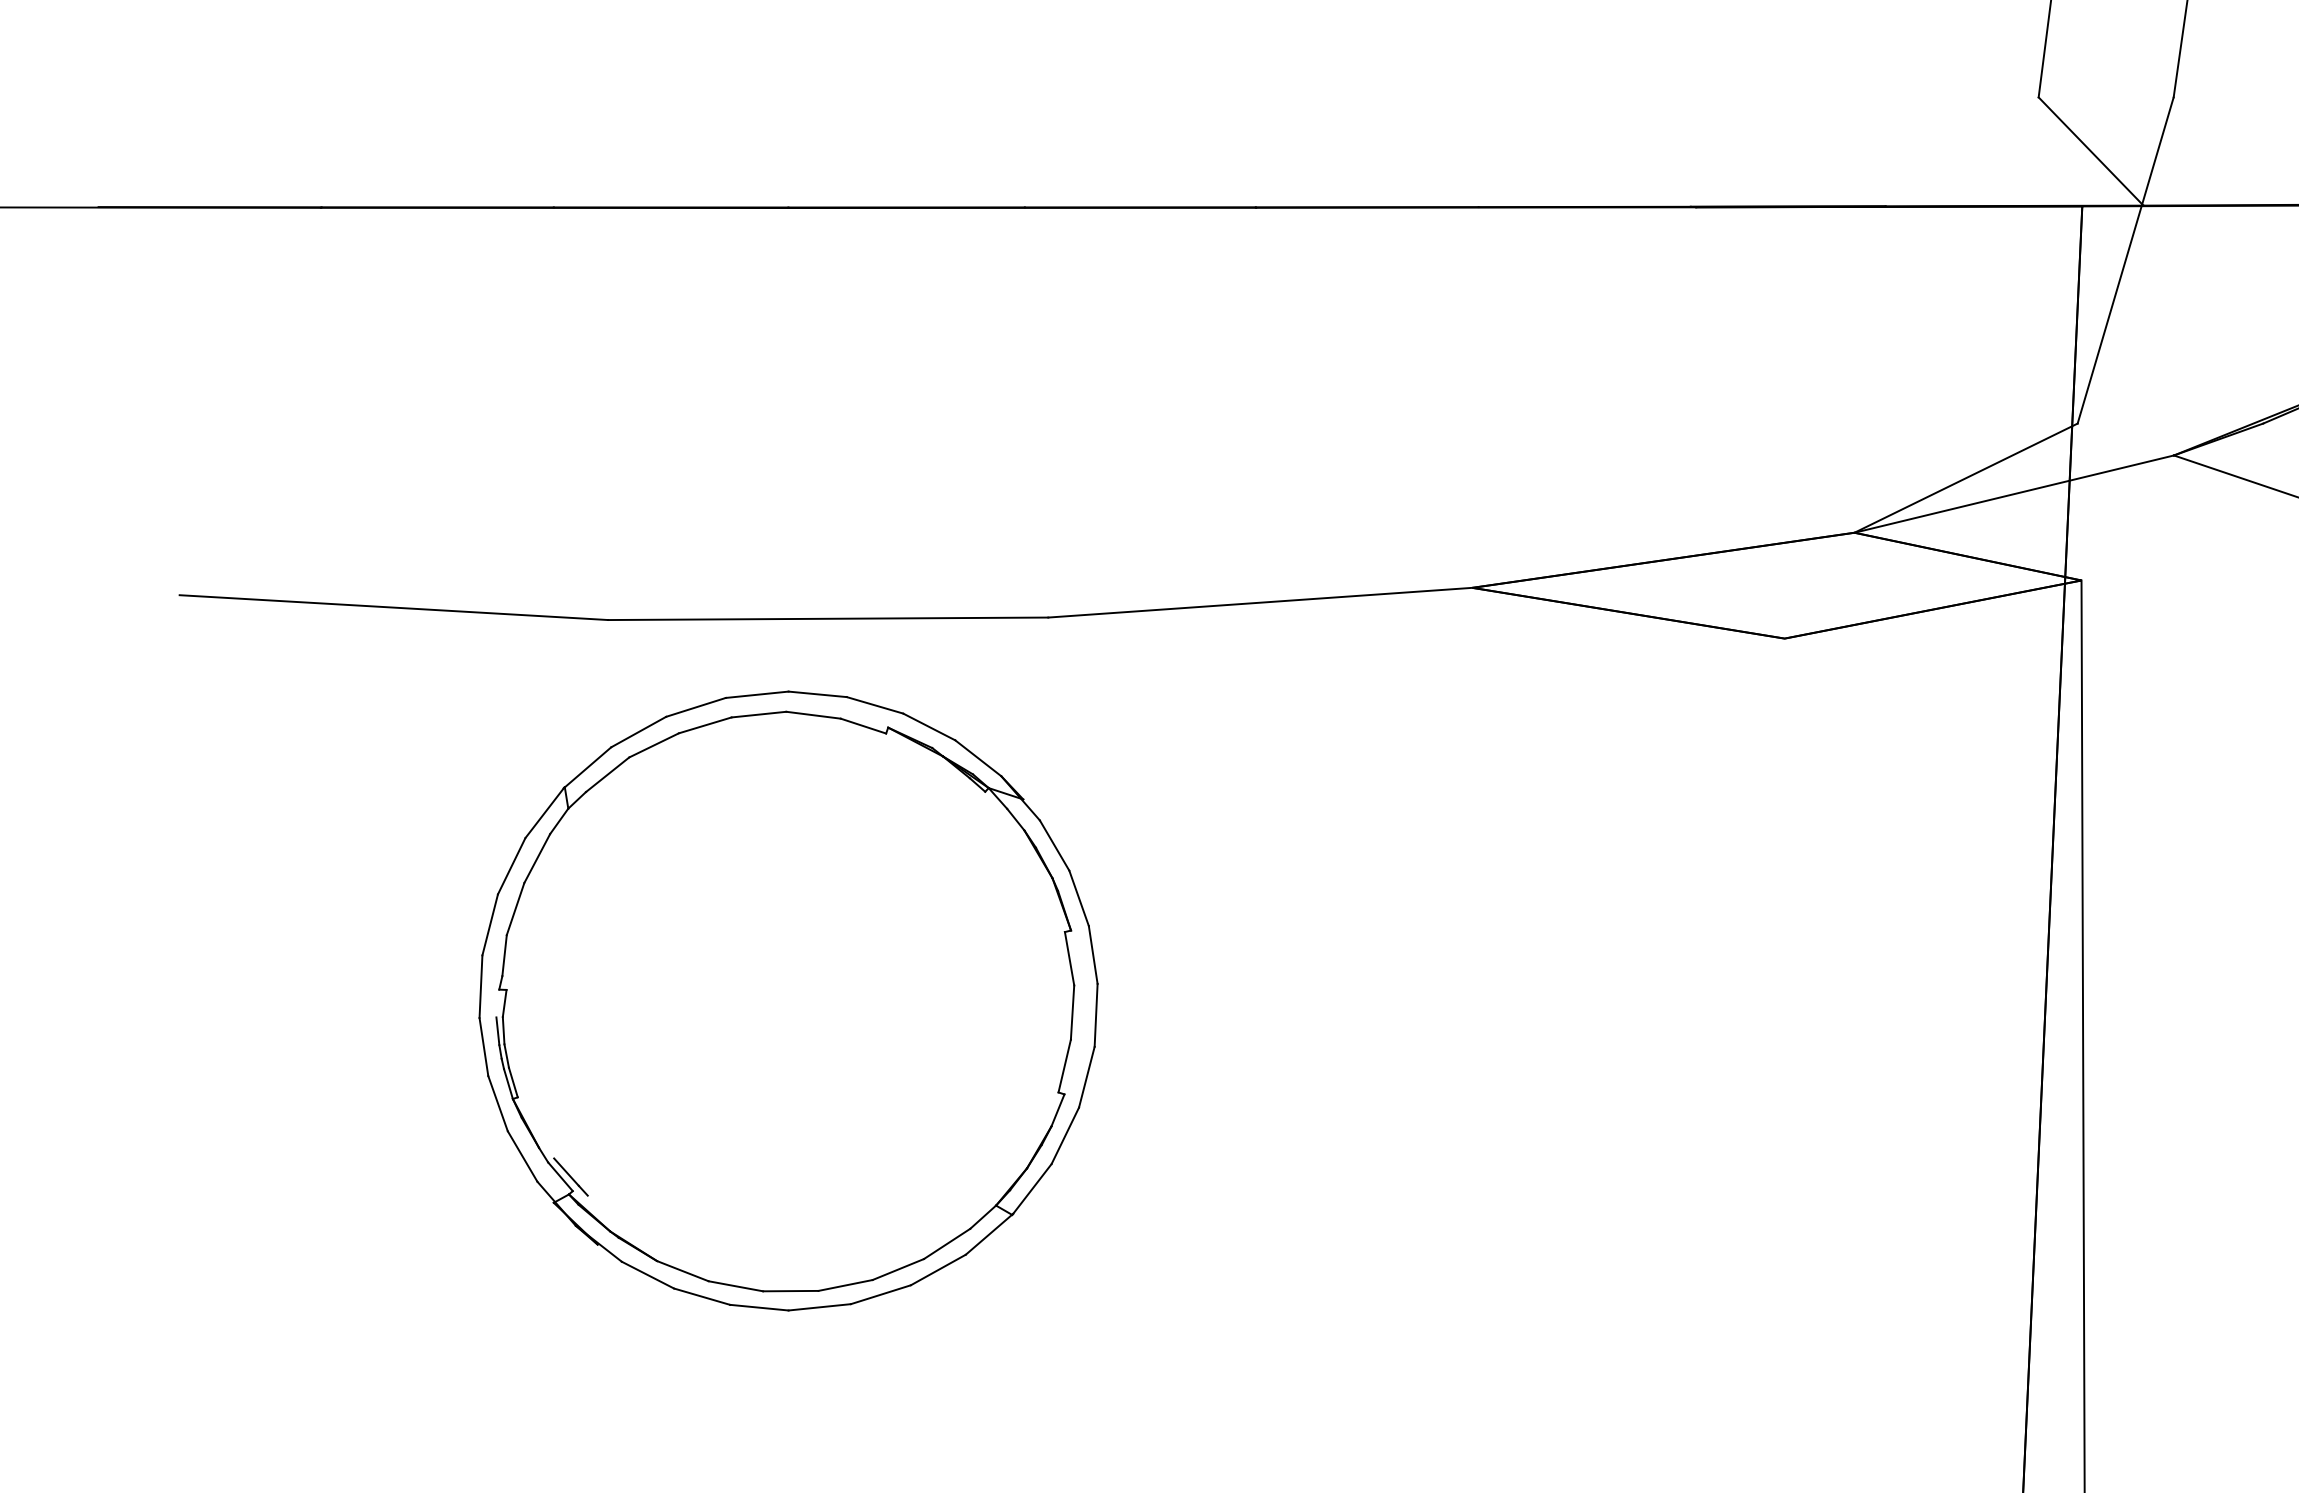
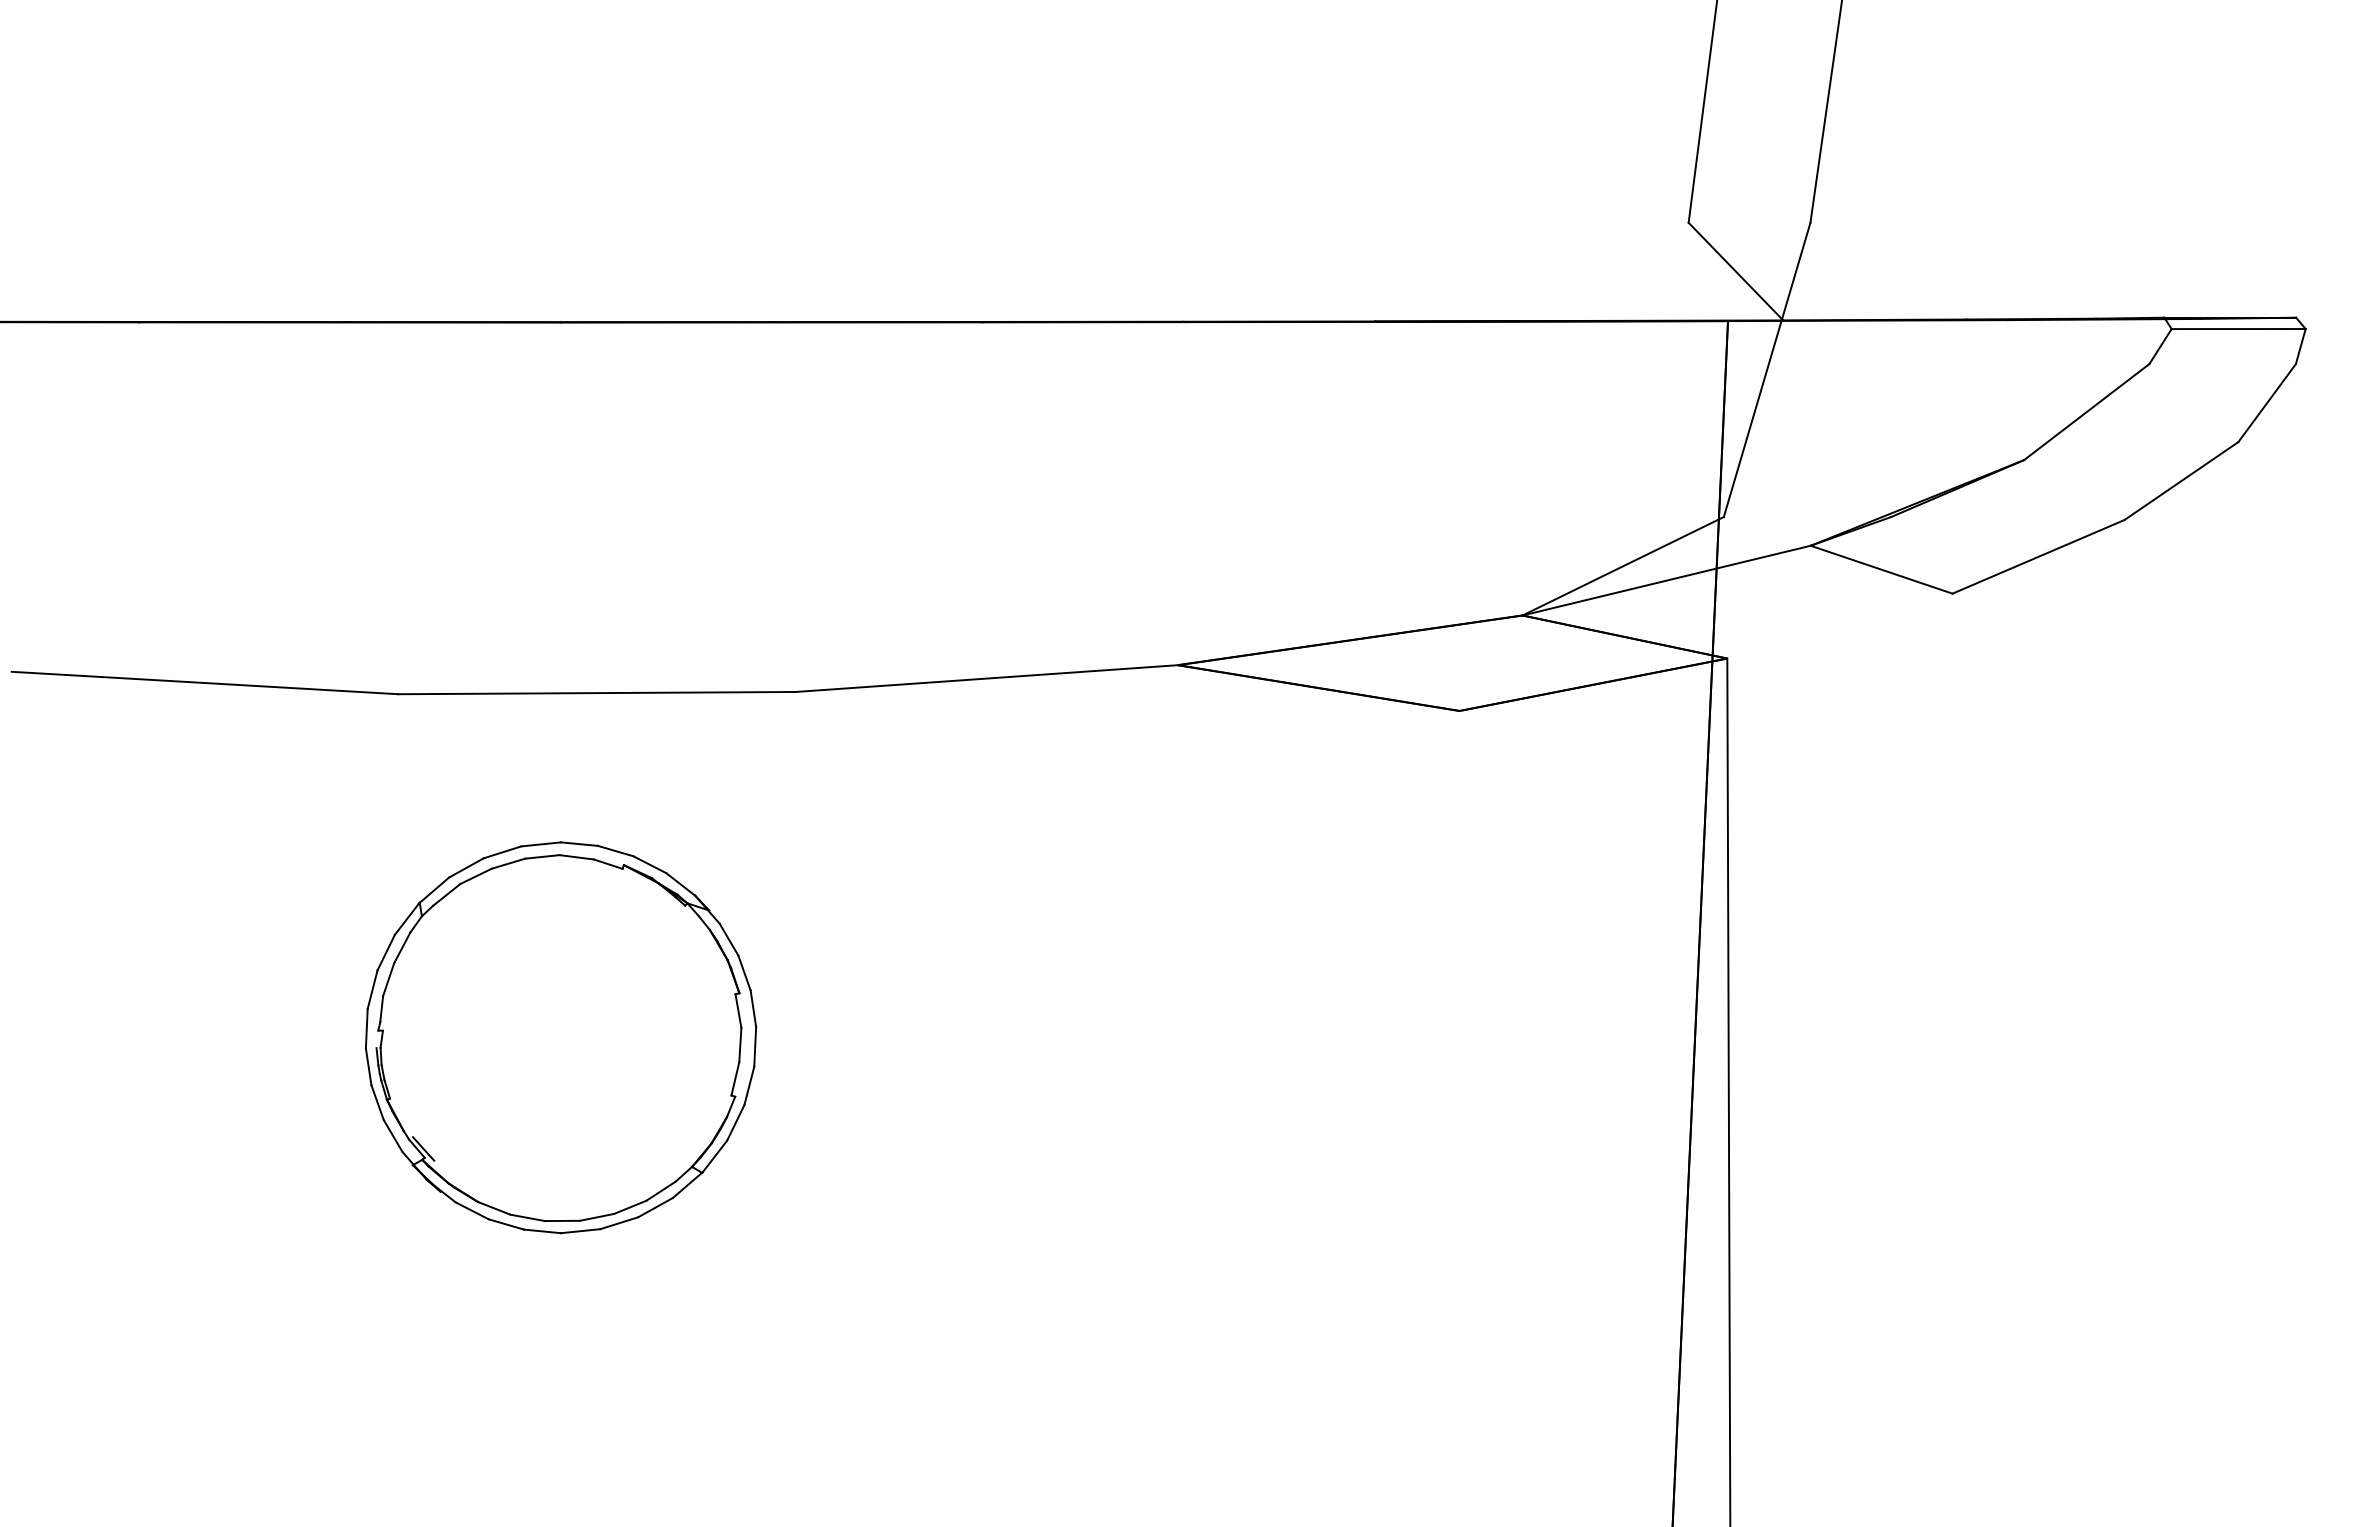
part: (787, 1000) -> (560, 1037), size x0.7

